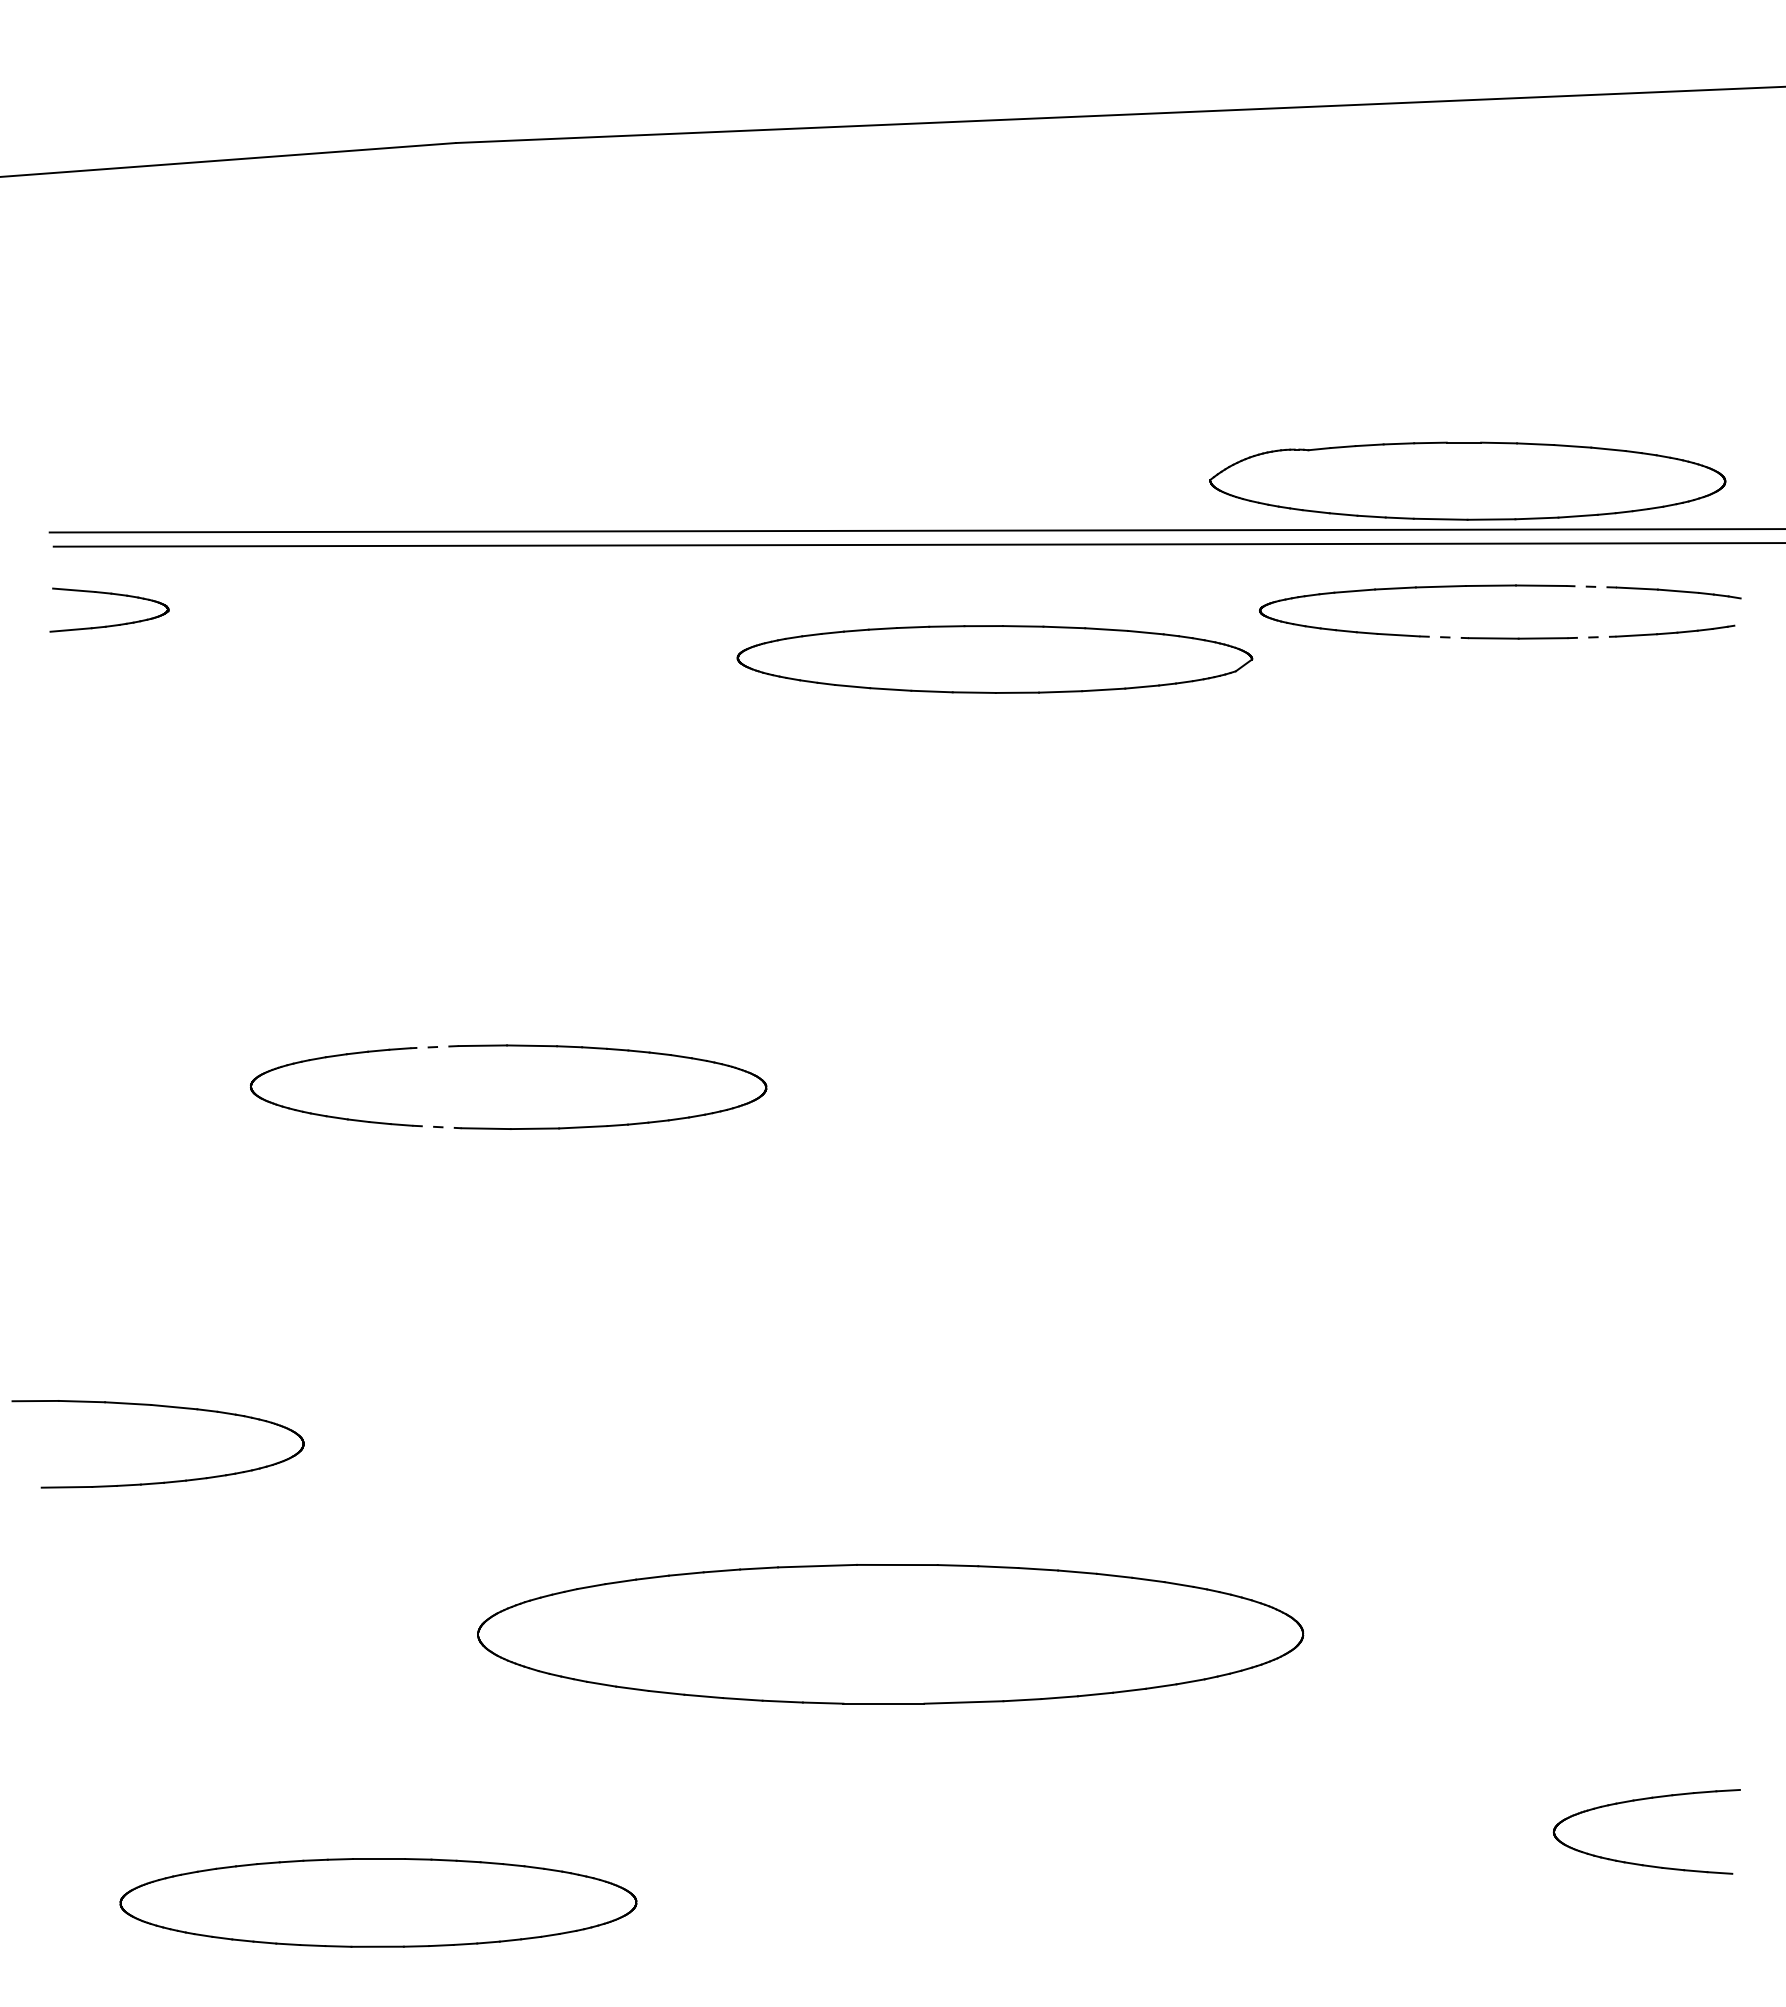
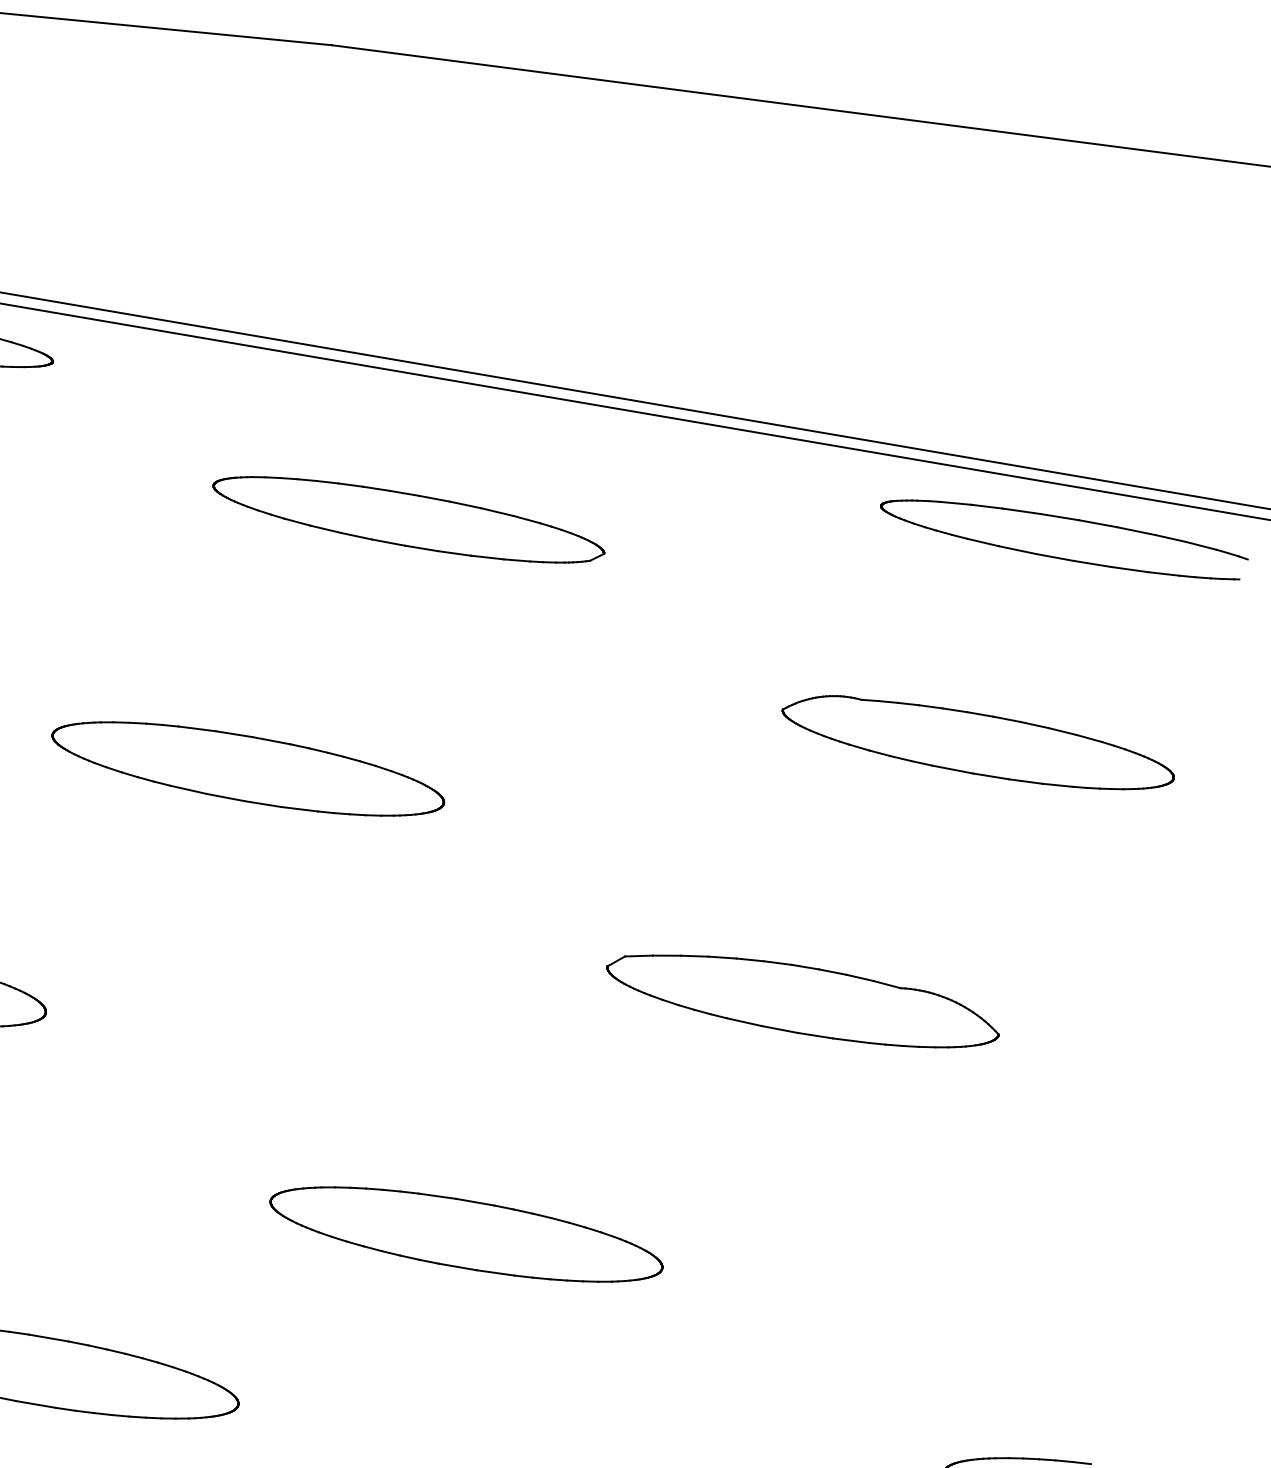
part: (1467, 480) -> (978, 743), moved
line: (1591, 586) -> (1136, 530), dashed -> solid
line: (1444, 637) -> (1017, 550), dashed -> solid
line: (1592, 637) -> (1130, 569), dashed -> solid
part: (994, 659) -> (408, 520), moved
line: (434, 1047) -> (197, 729), dashed -> solid
line: (437, 1127) -> (188, 790), dashed -> solid
part: (1269, 1260) -> (803, 1000), added
part: (890, 1634) -> (466, 1234), size x0.62

